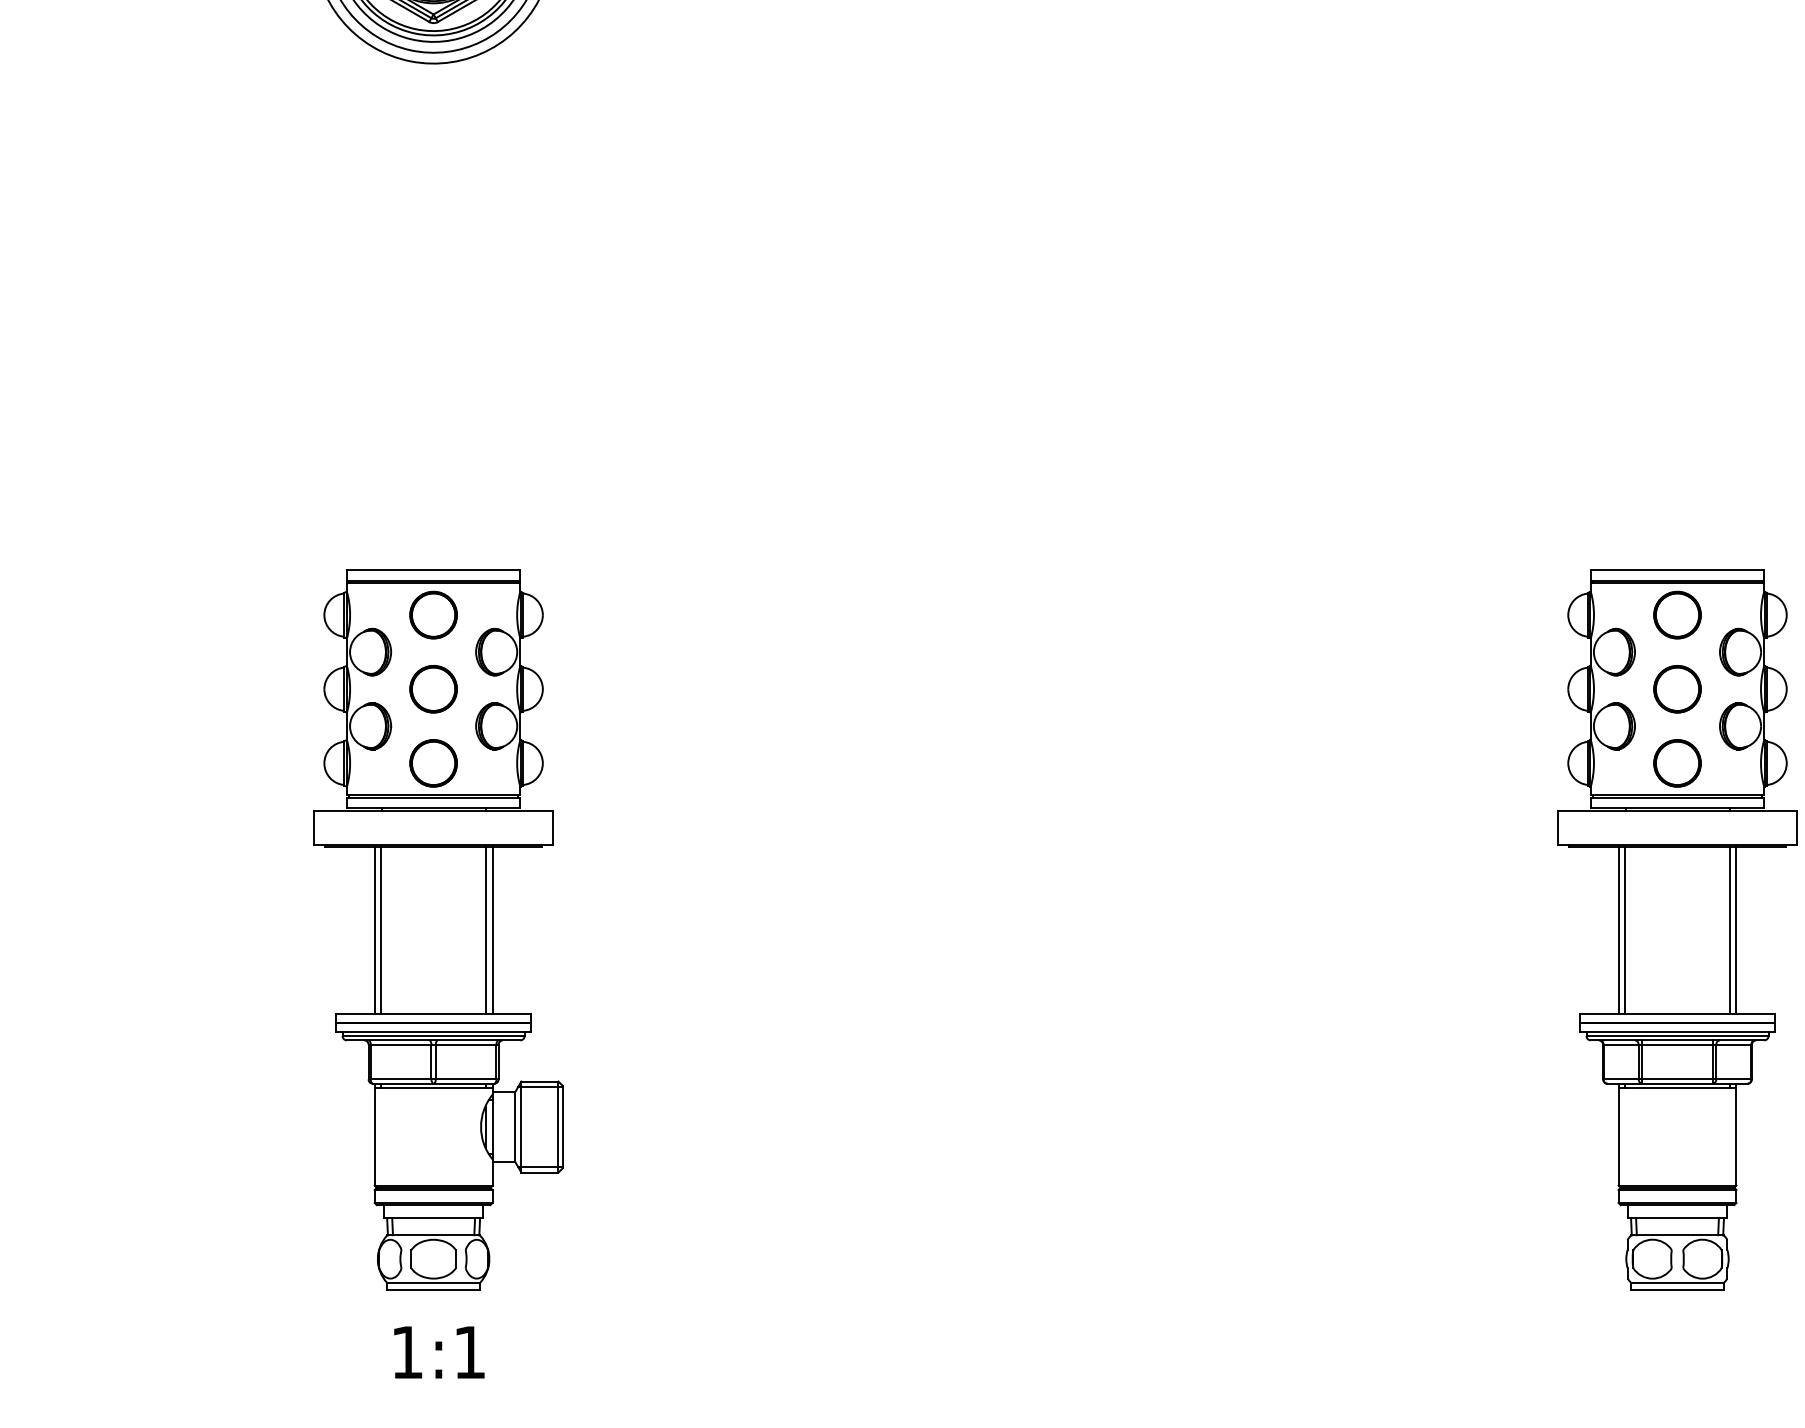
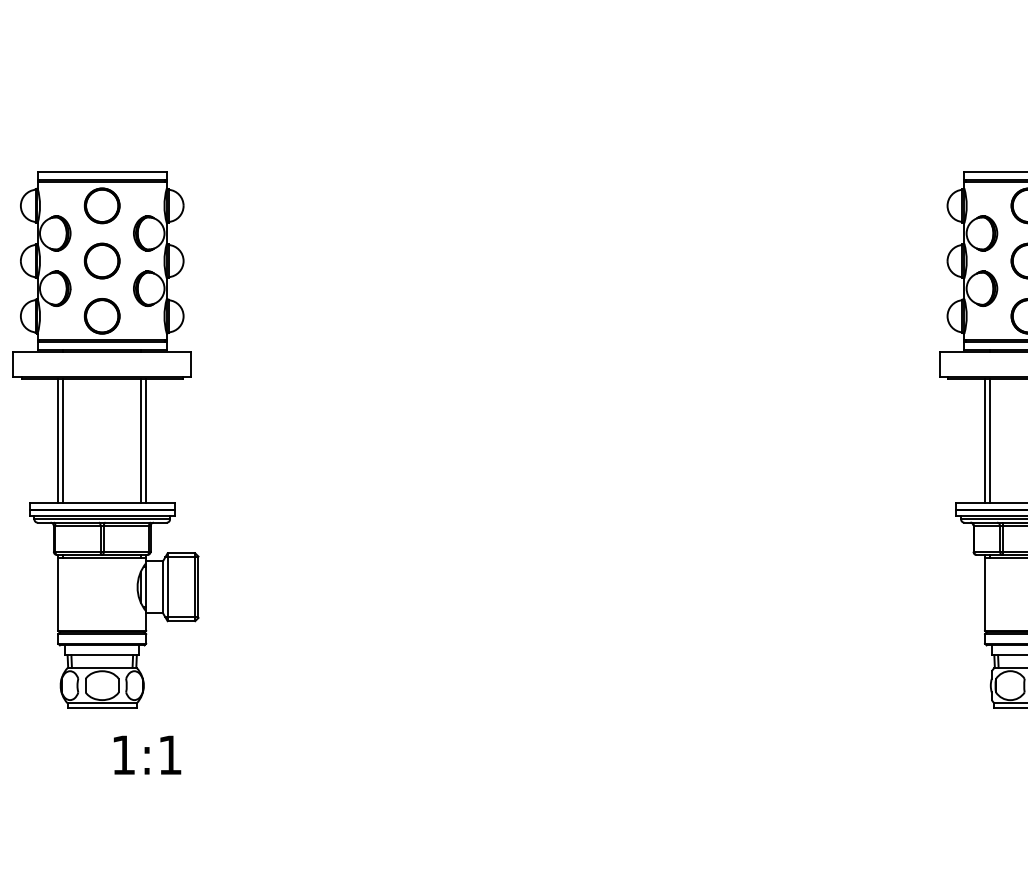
text: (439, 1352) -> (147, 755), moved

